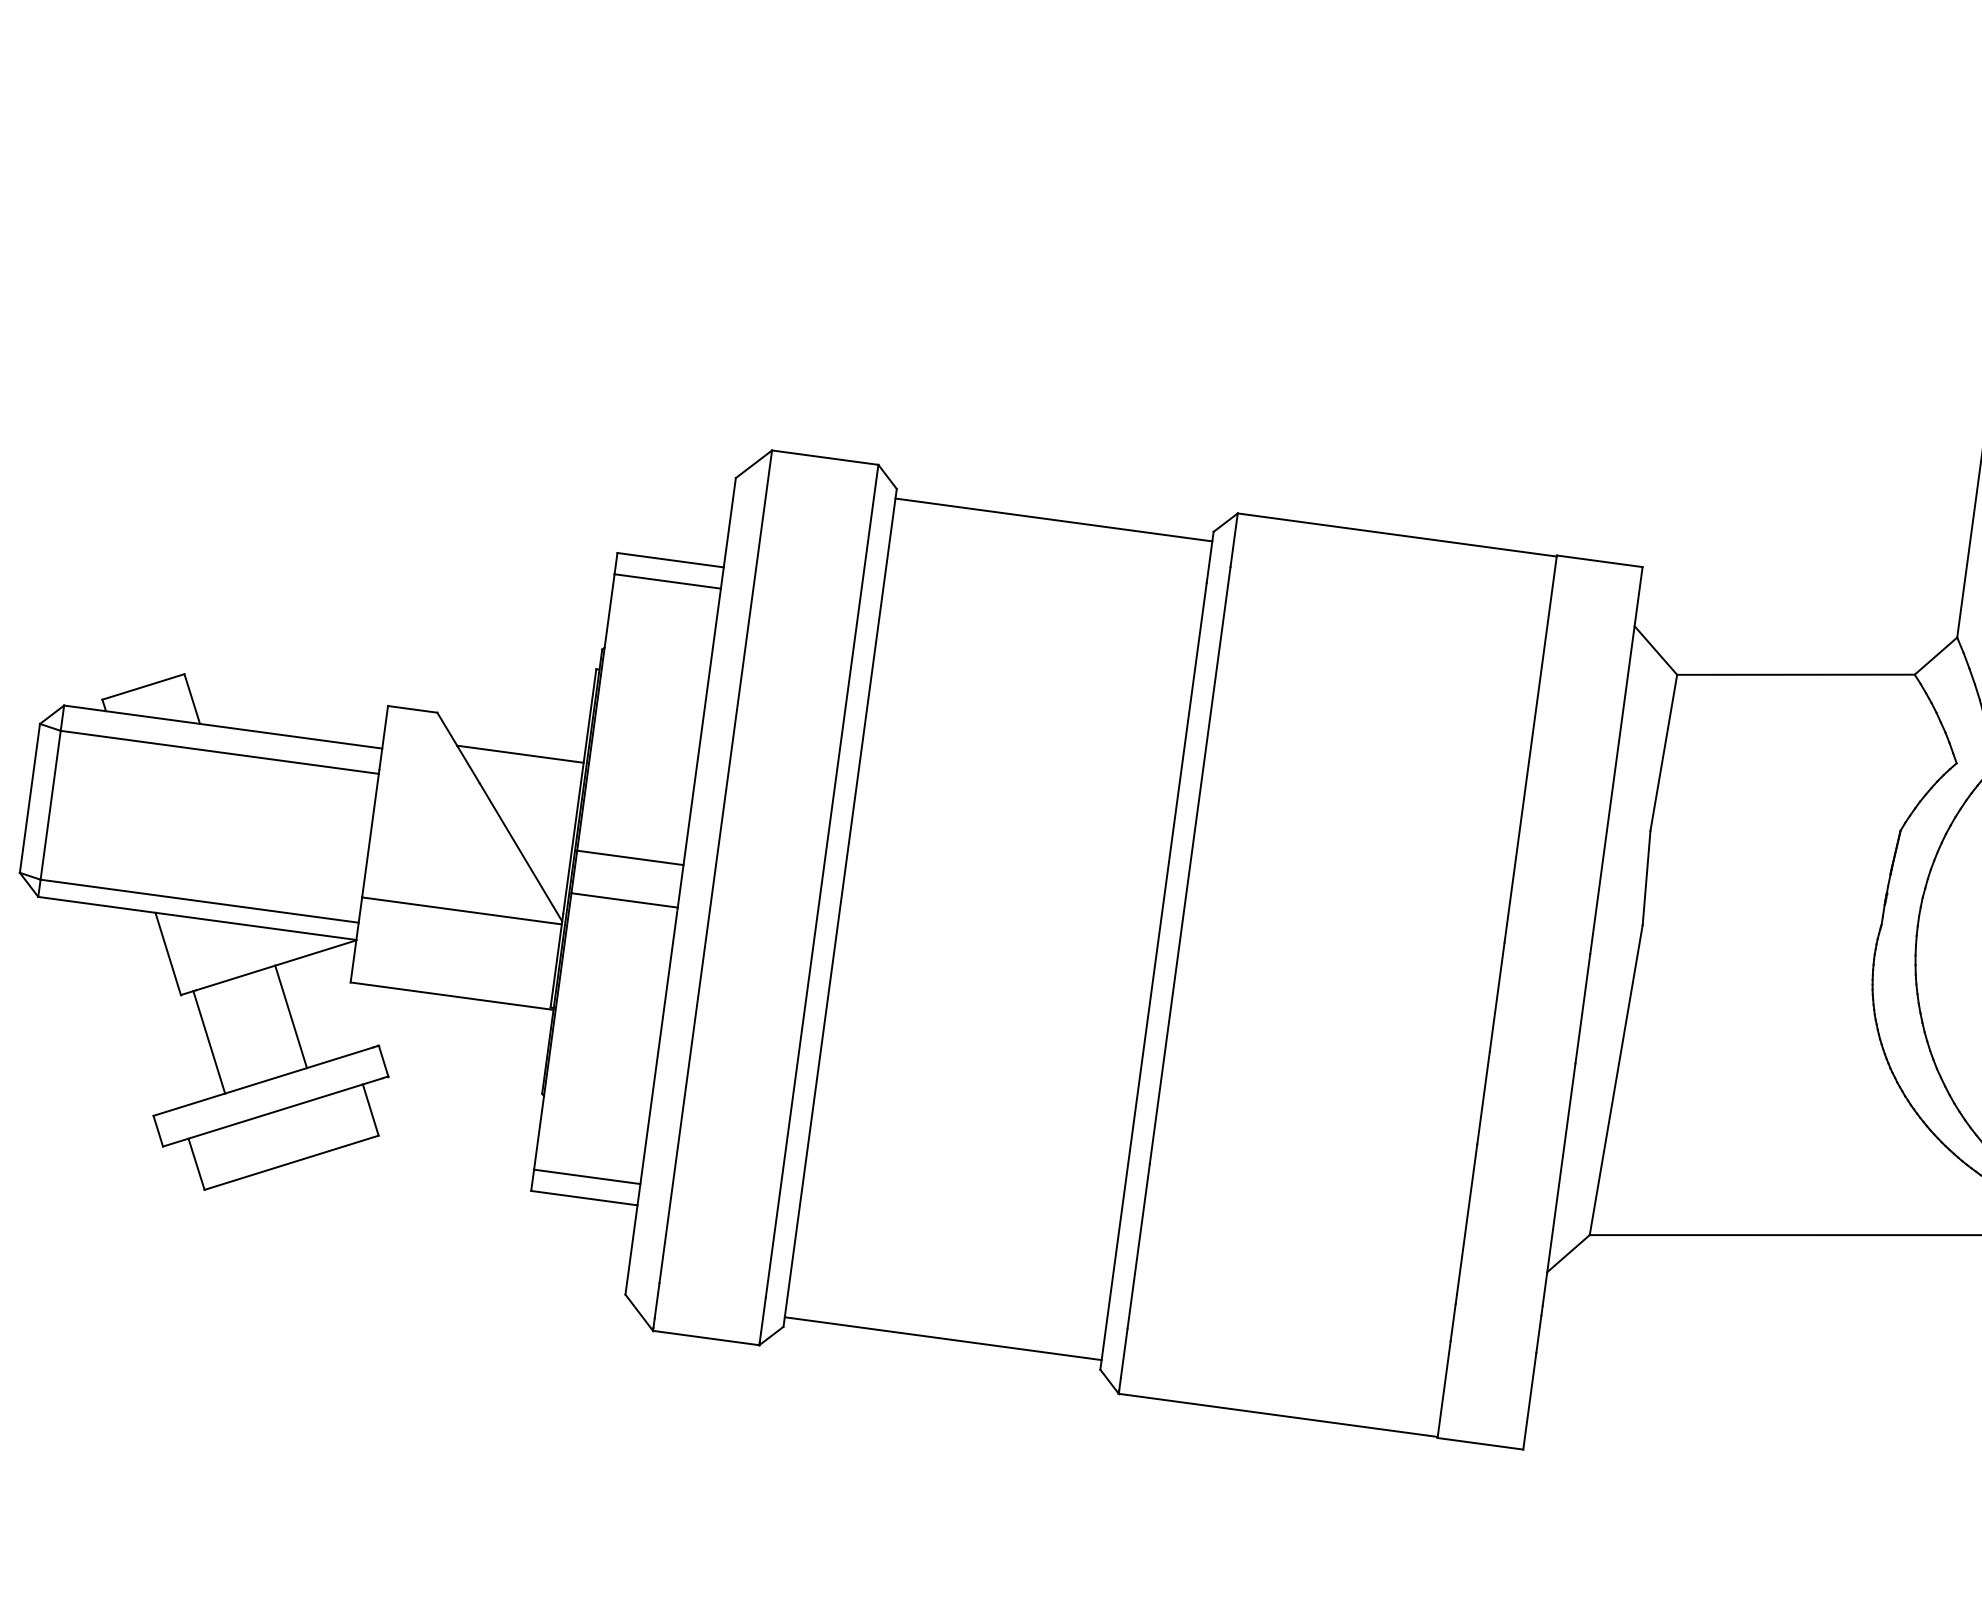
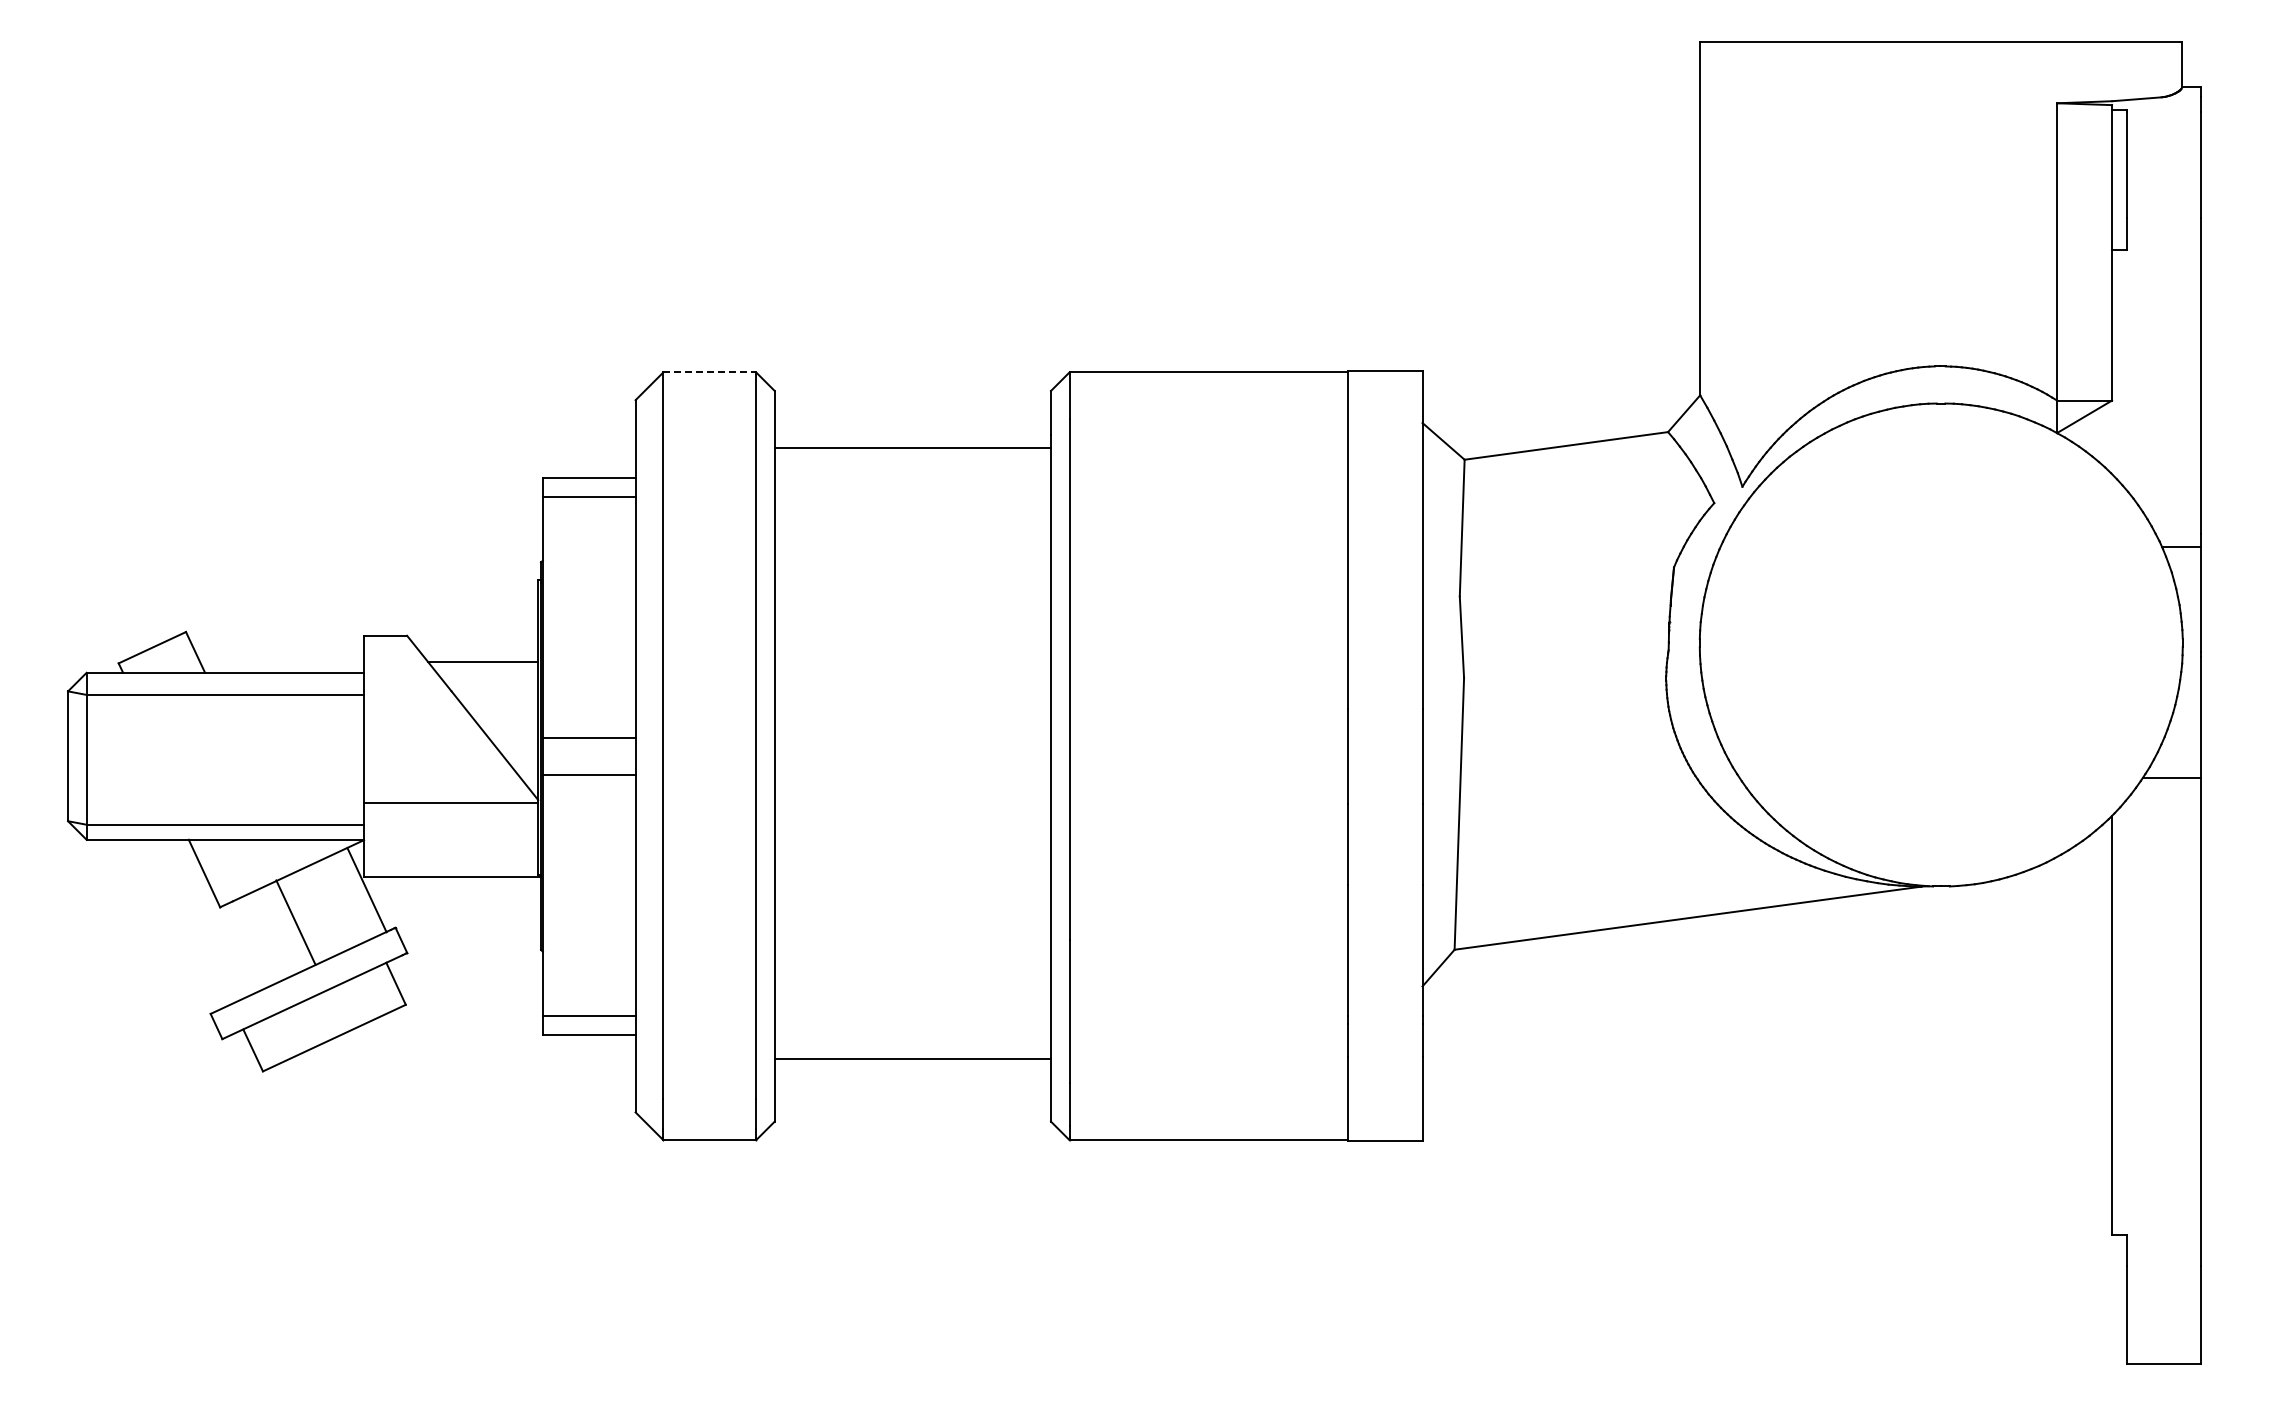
line: (826, 457) -> (710, 372), solid -> dashed
line: (1053, 520) -> (912, 448), moved
line: (290, 1017) -> (366, 890), moved
line: (208, 1042) -> (295, 922), moved
line: (942, 1338) -> (912, 1059), moved

